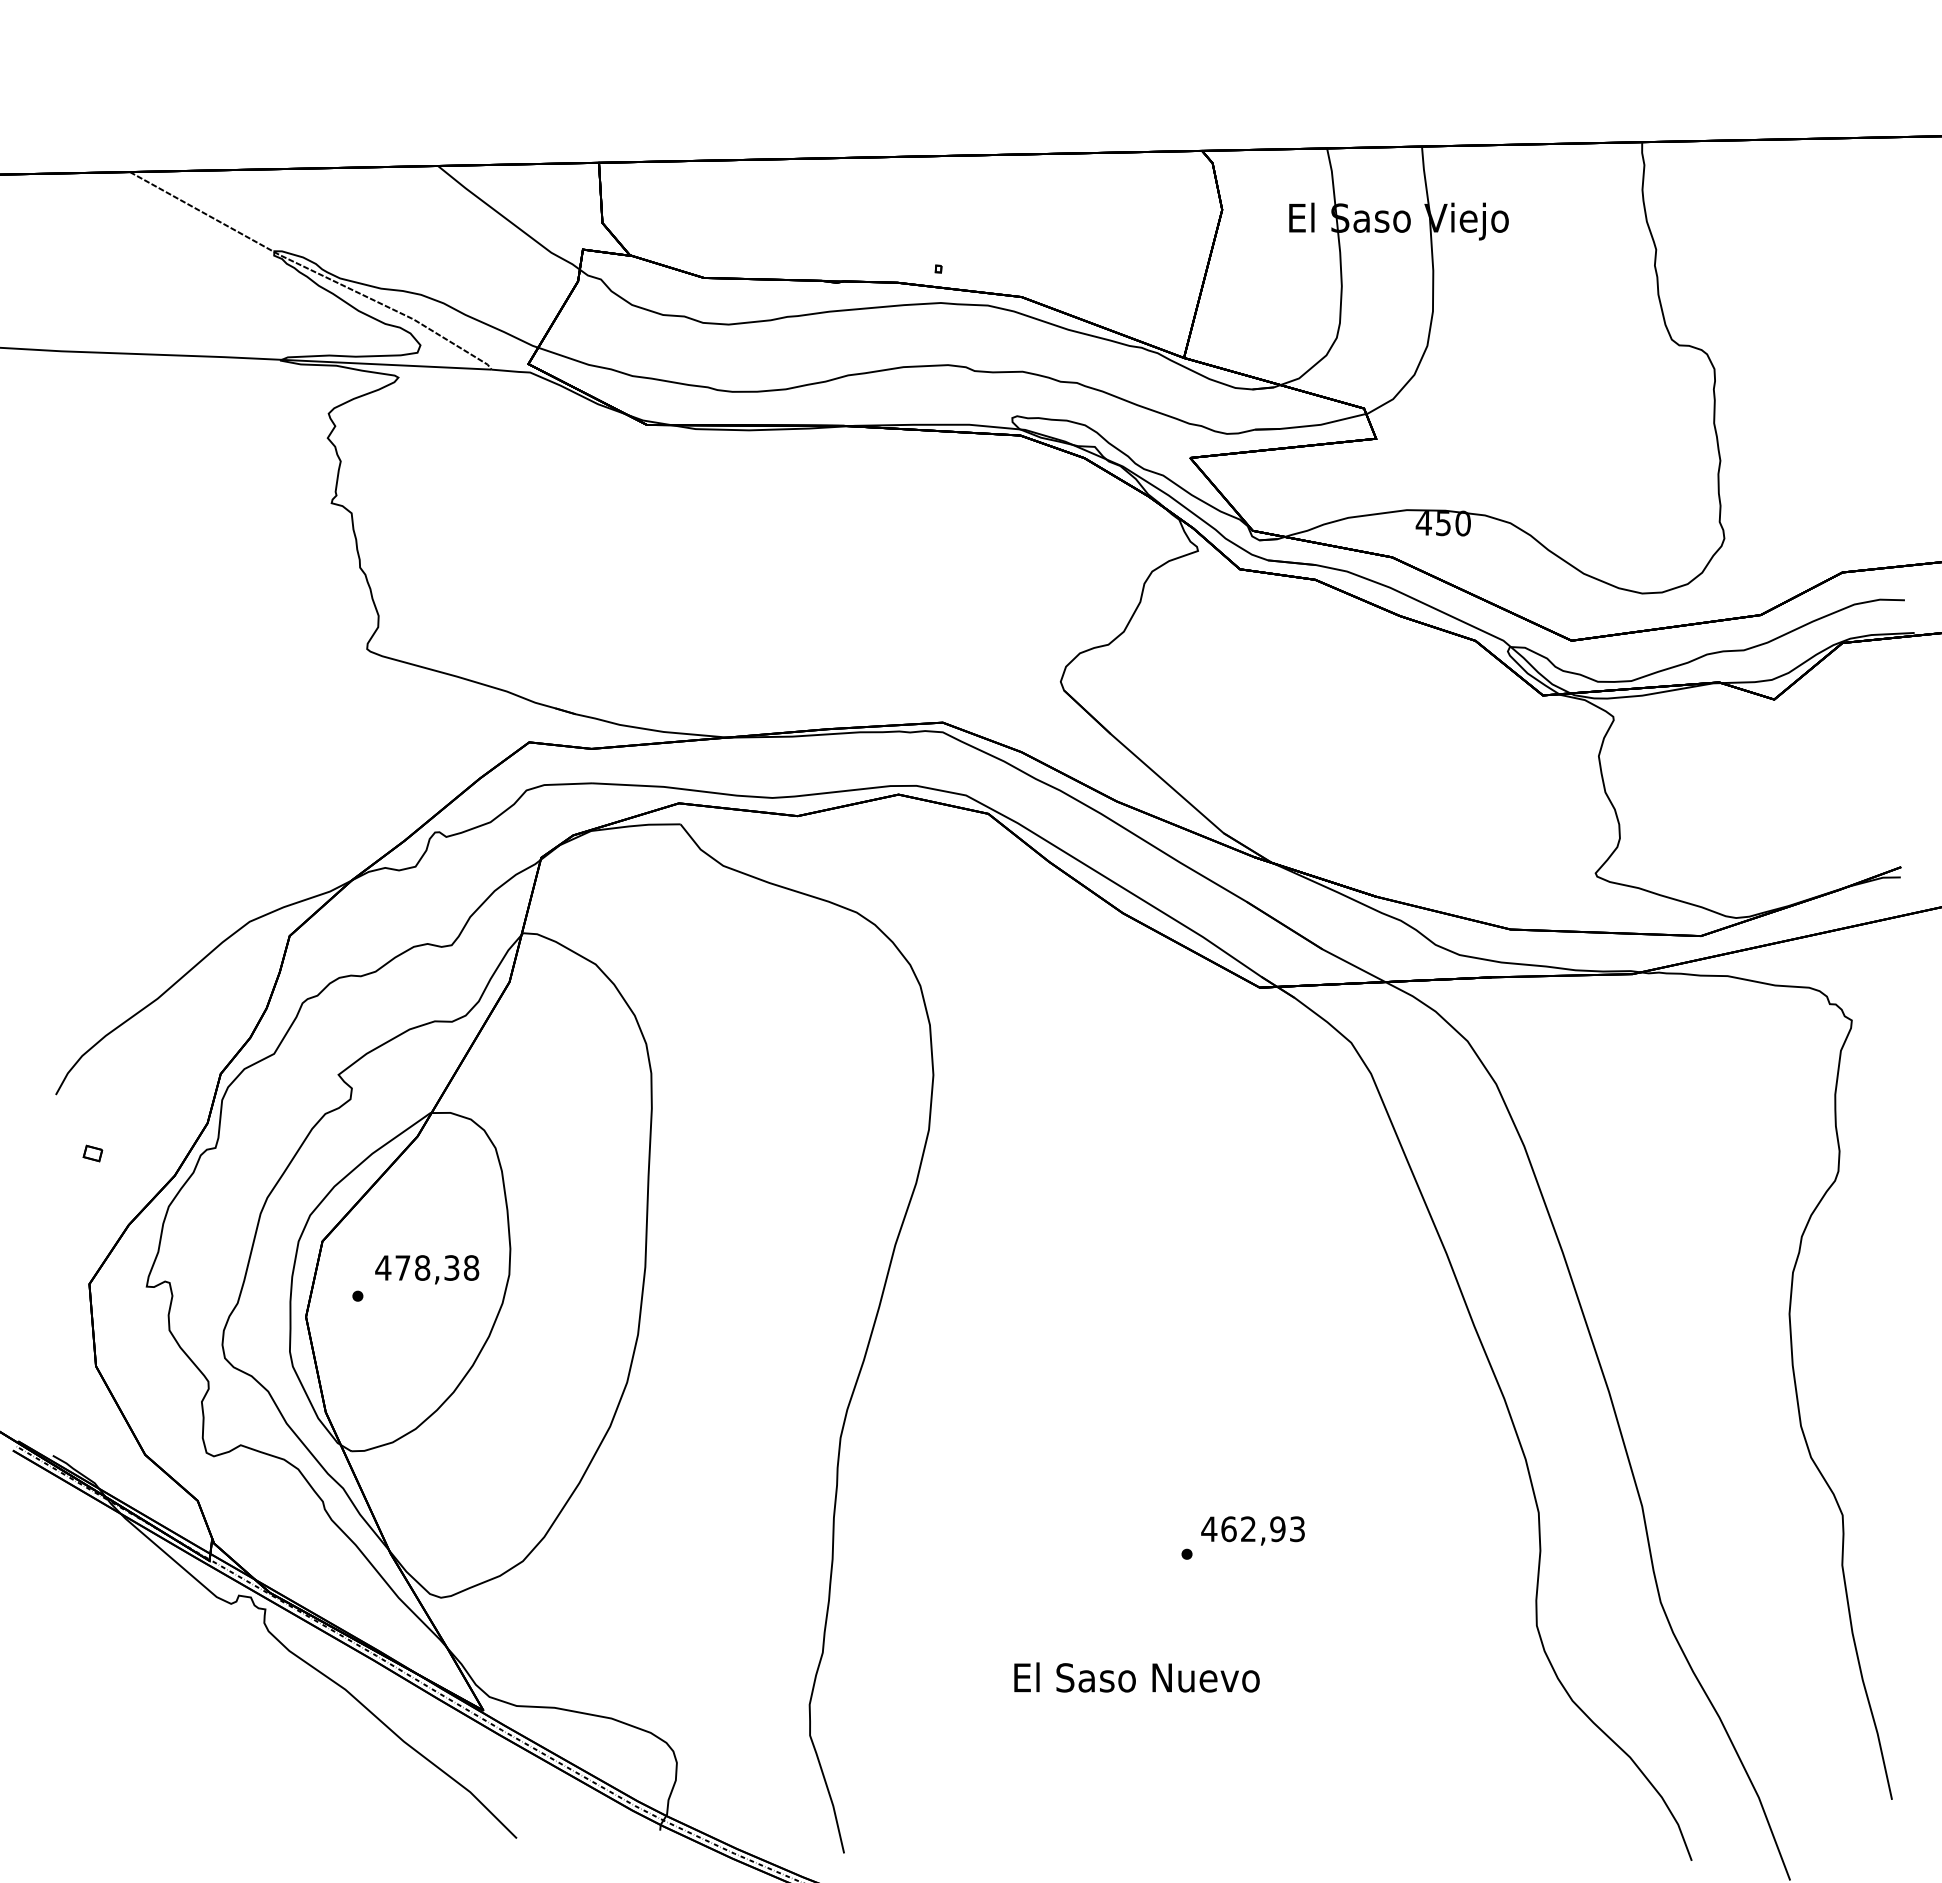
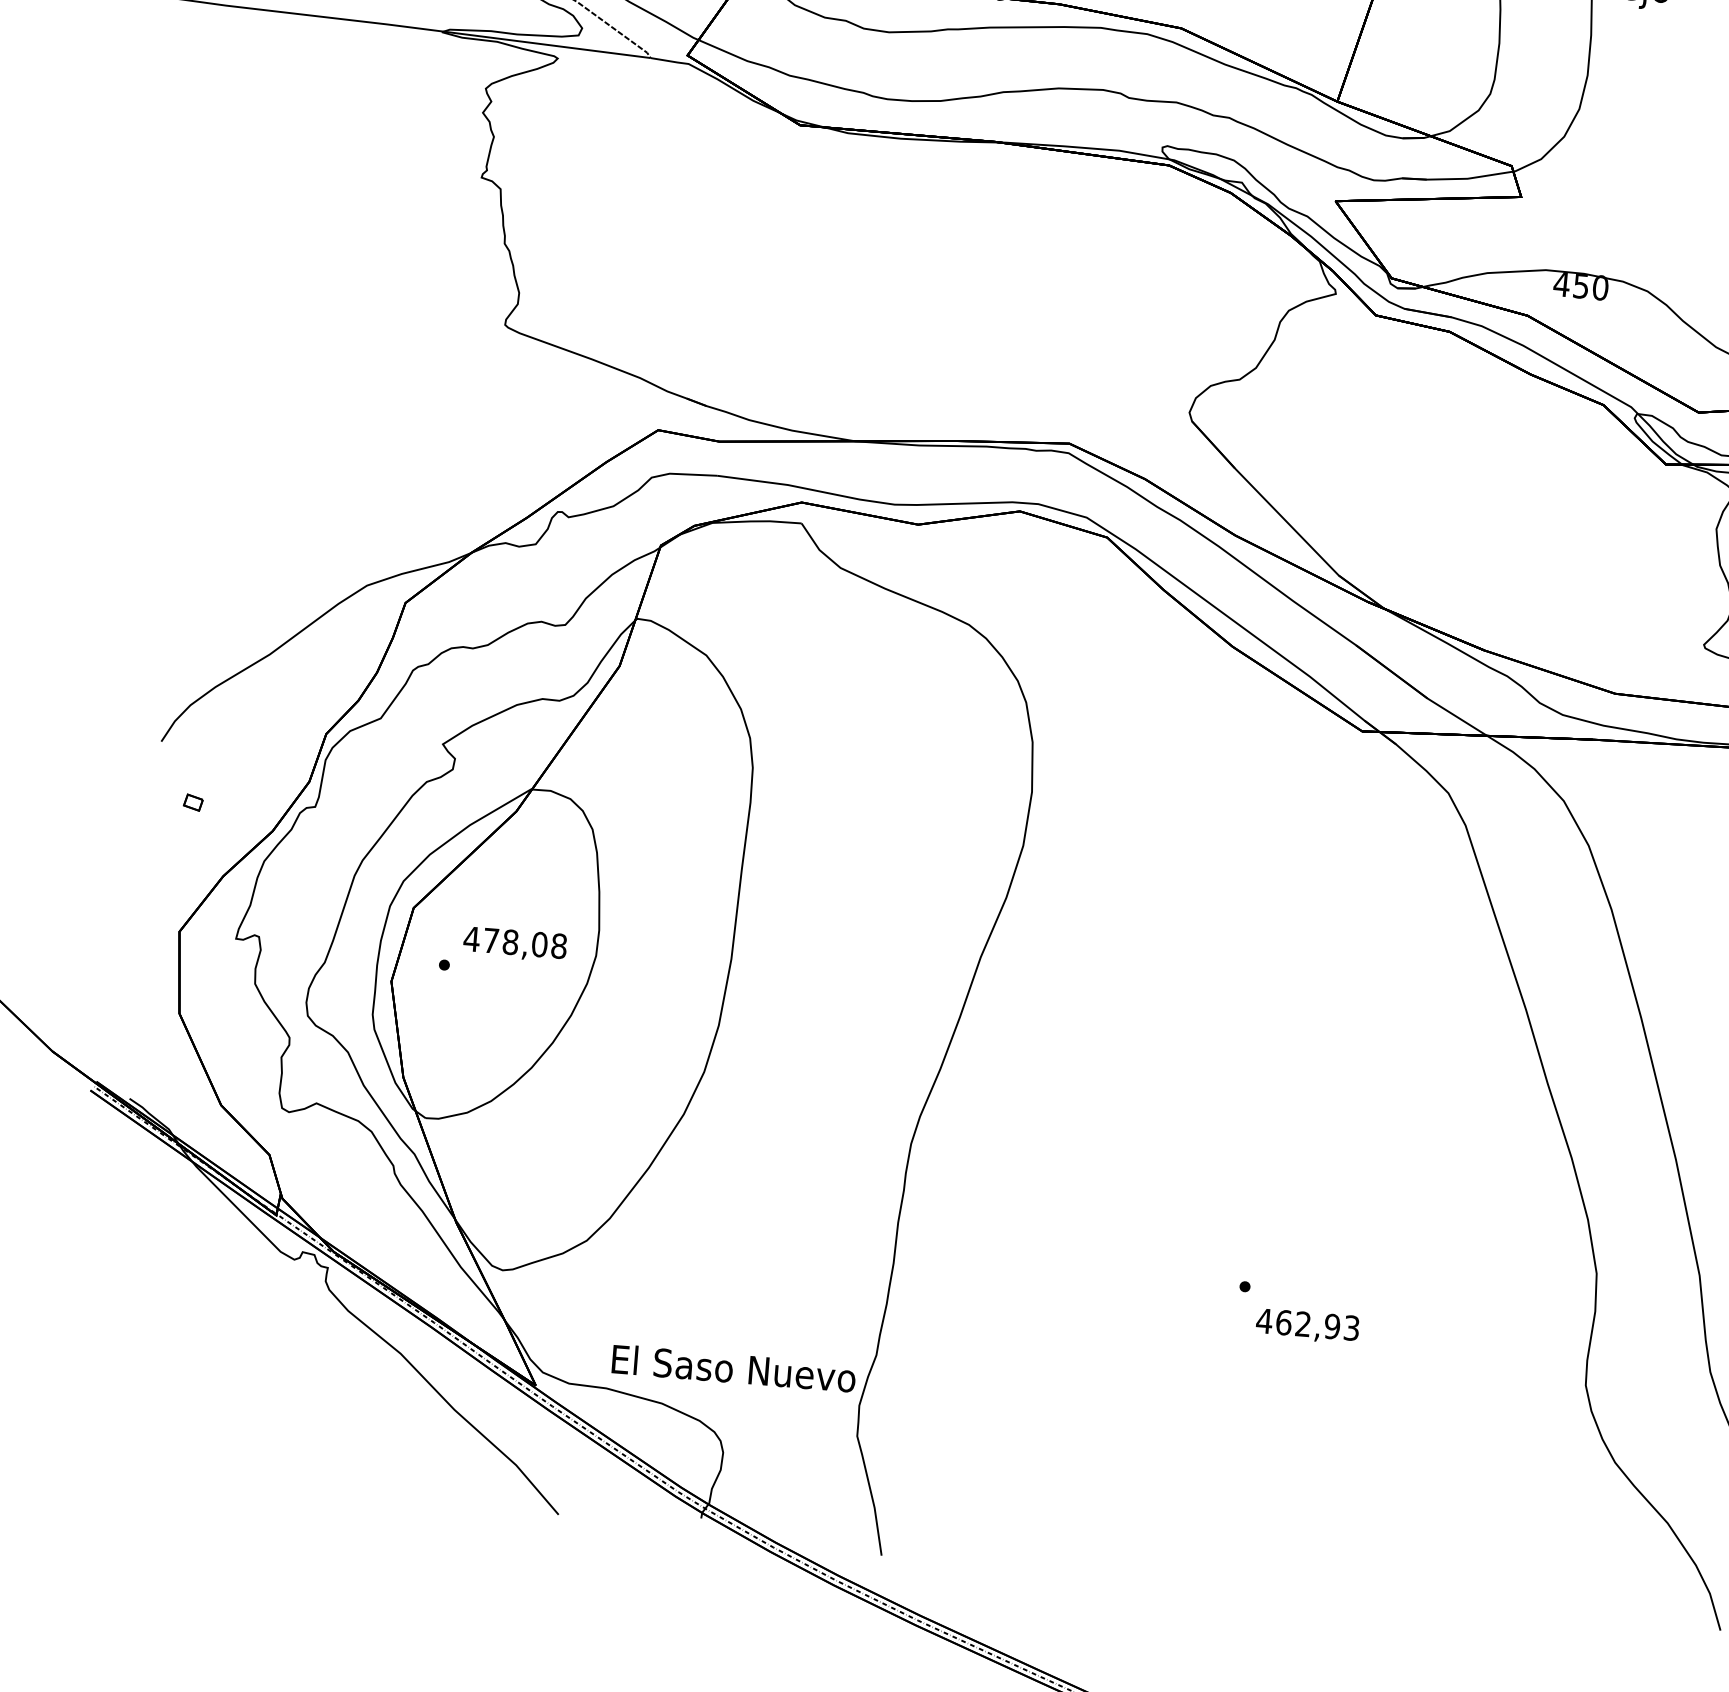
text: (451, 1267) -> (539, 944), 478,38 -> 478,08
text: (1252, 1530) -> (1307, 1325), moved
text: (1136, 1677) -> (733, 1368), moved

